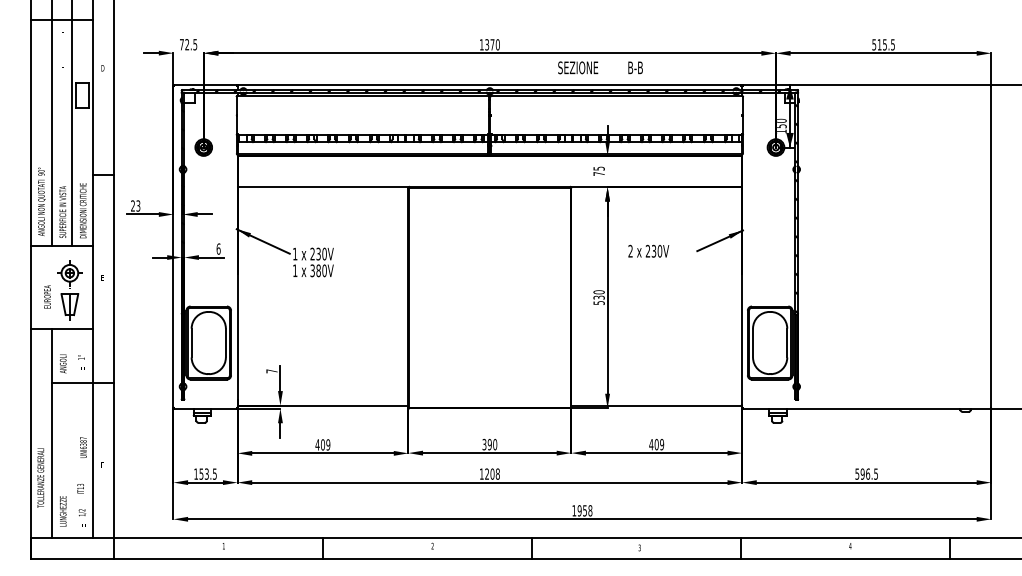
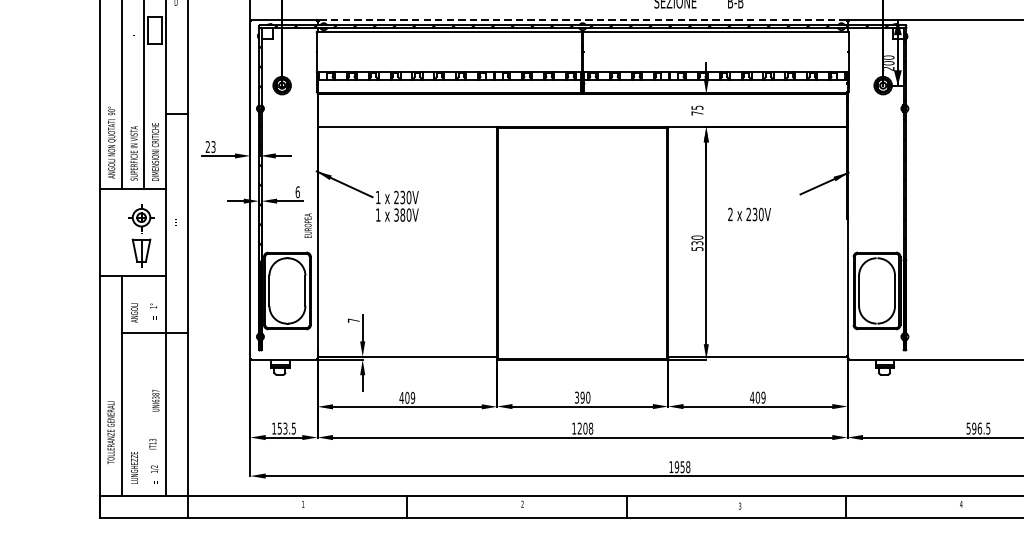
line: (489, 84) -> (582, 19), solid -> dashed
text: (781, 128) -> (888, 65), 150 -> 200
text: (648, 250) -> (749, 213), moved
text: (47, 296) -> (308, 225), moved

